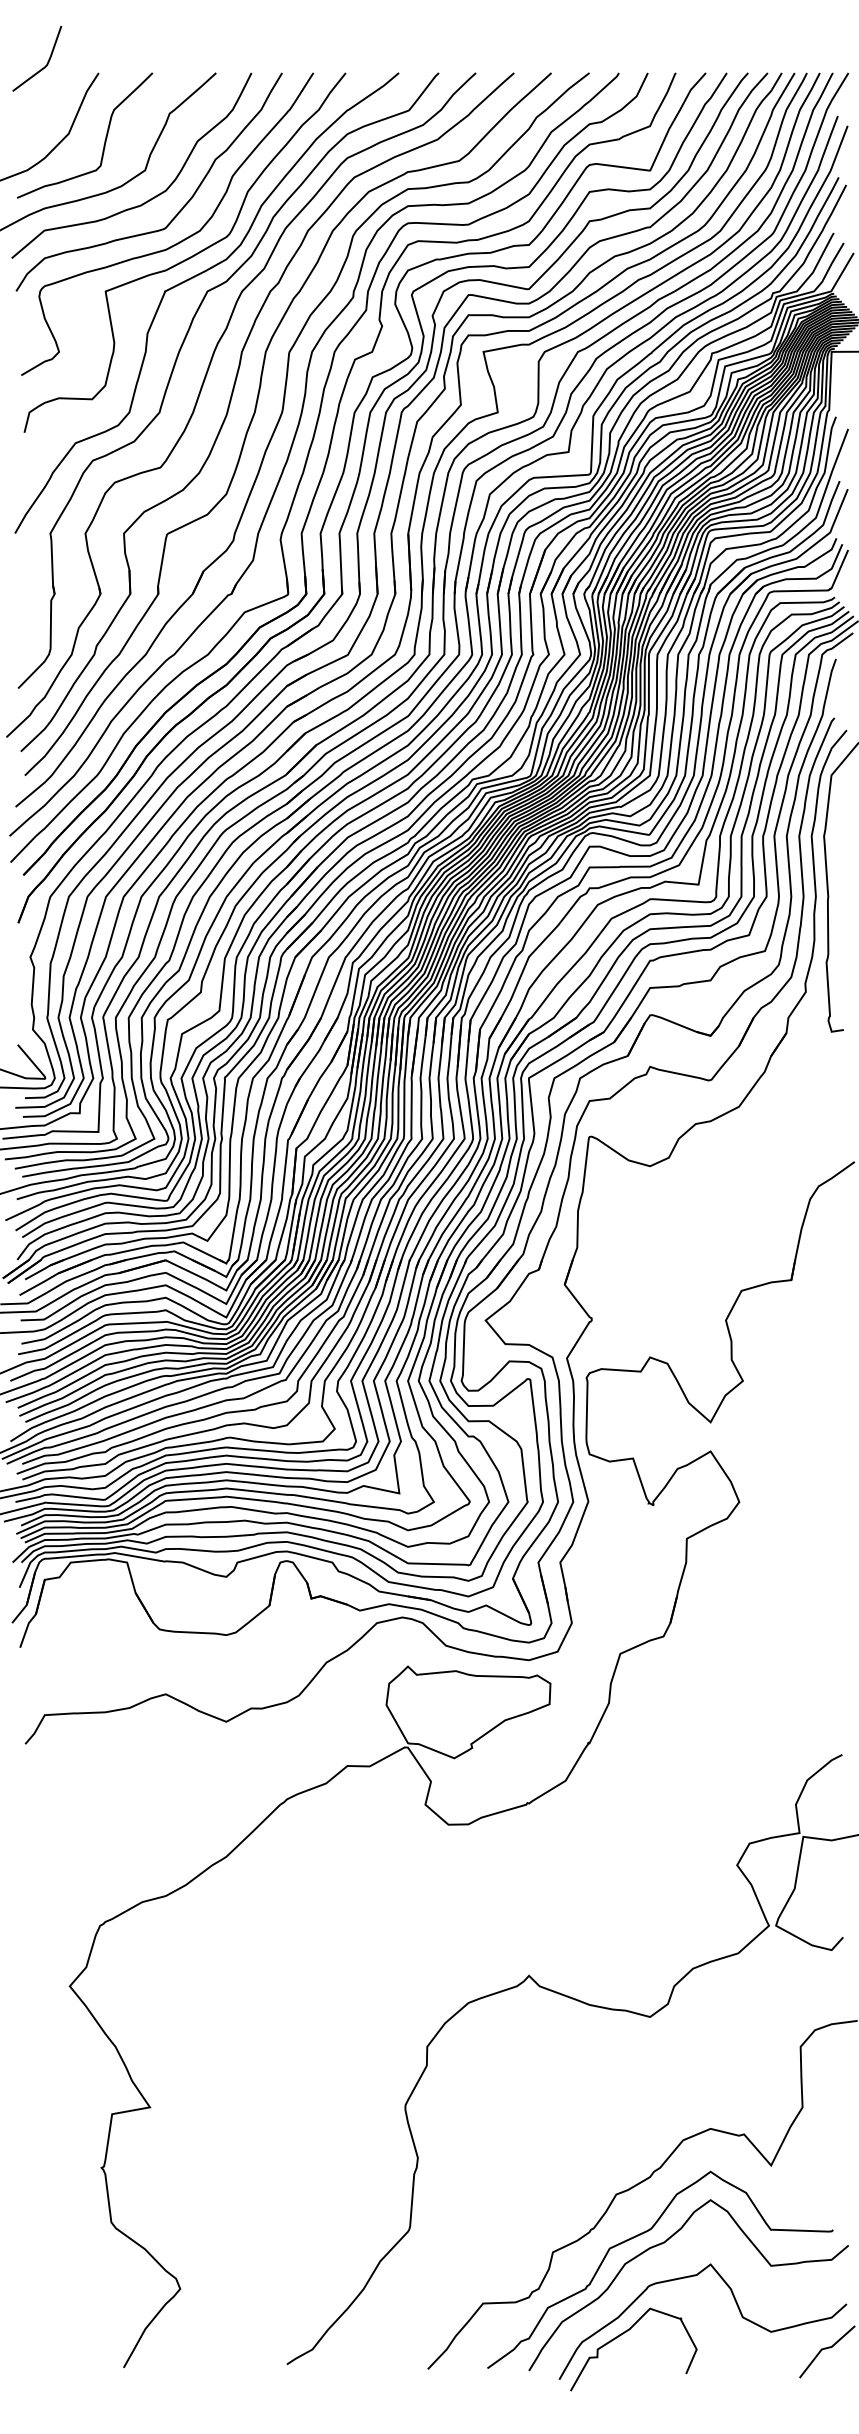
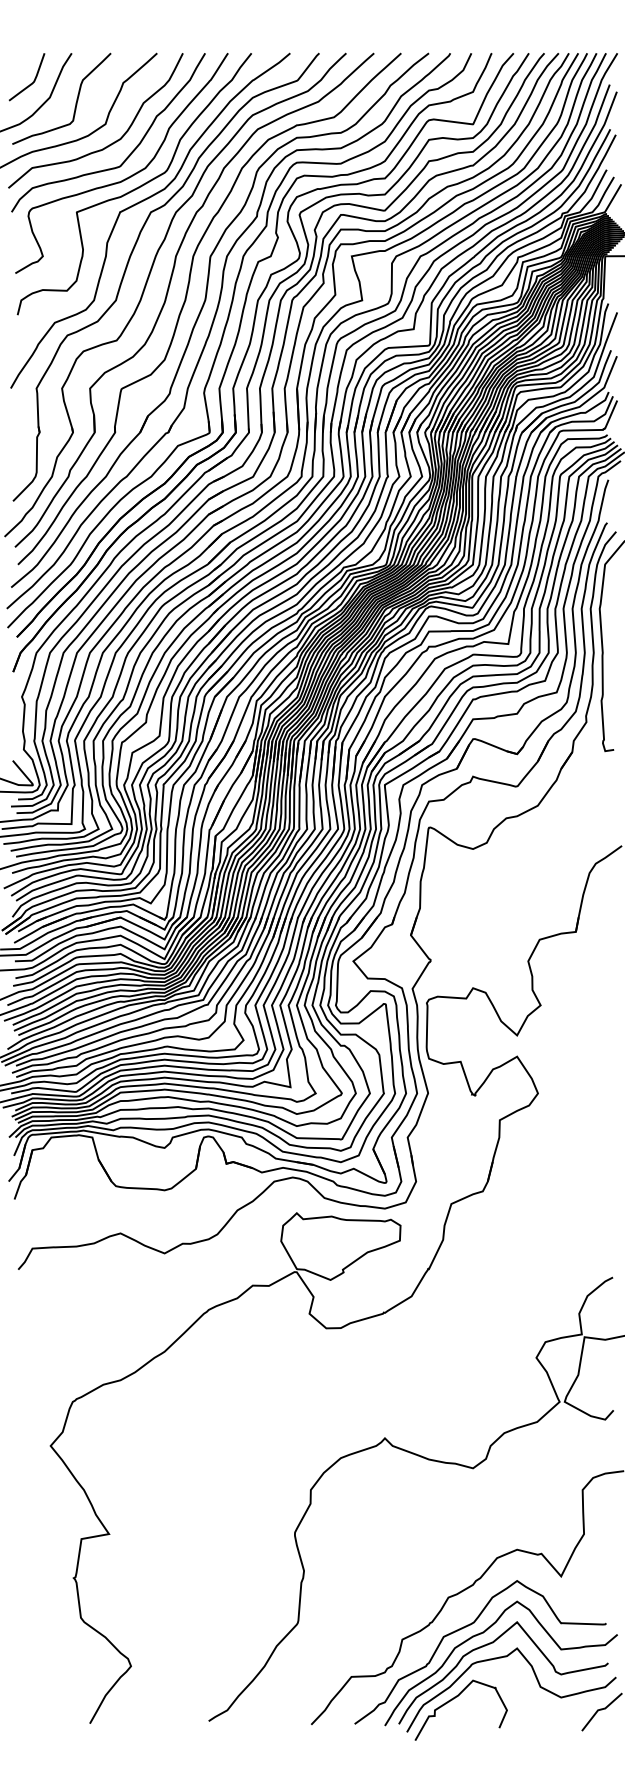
curve: (46, 63) -> (33, 80), moved
curve: (674, 2258) -> (490, 1644), added

